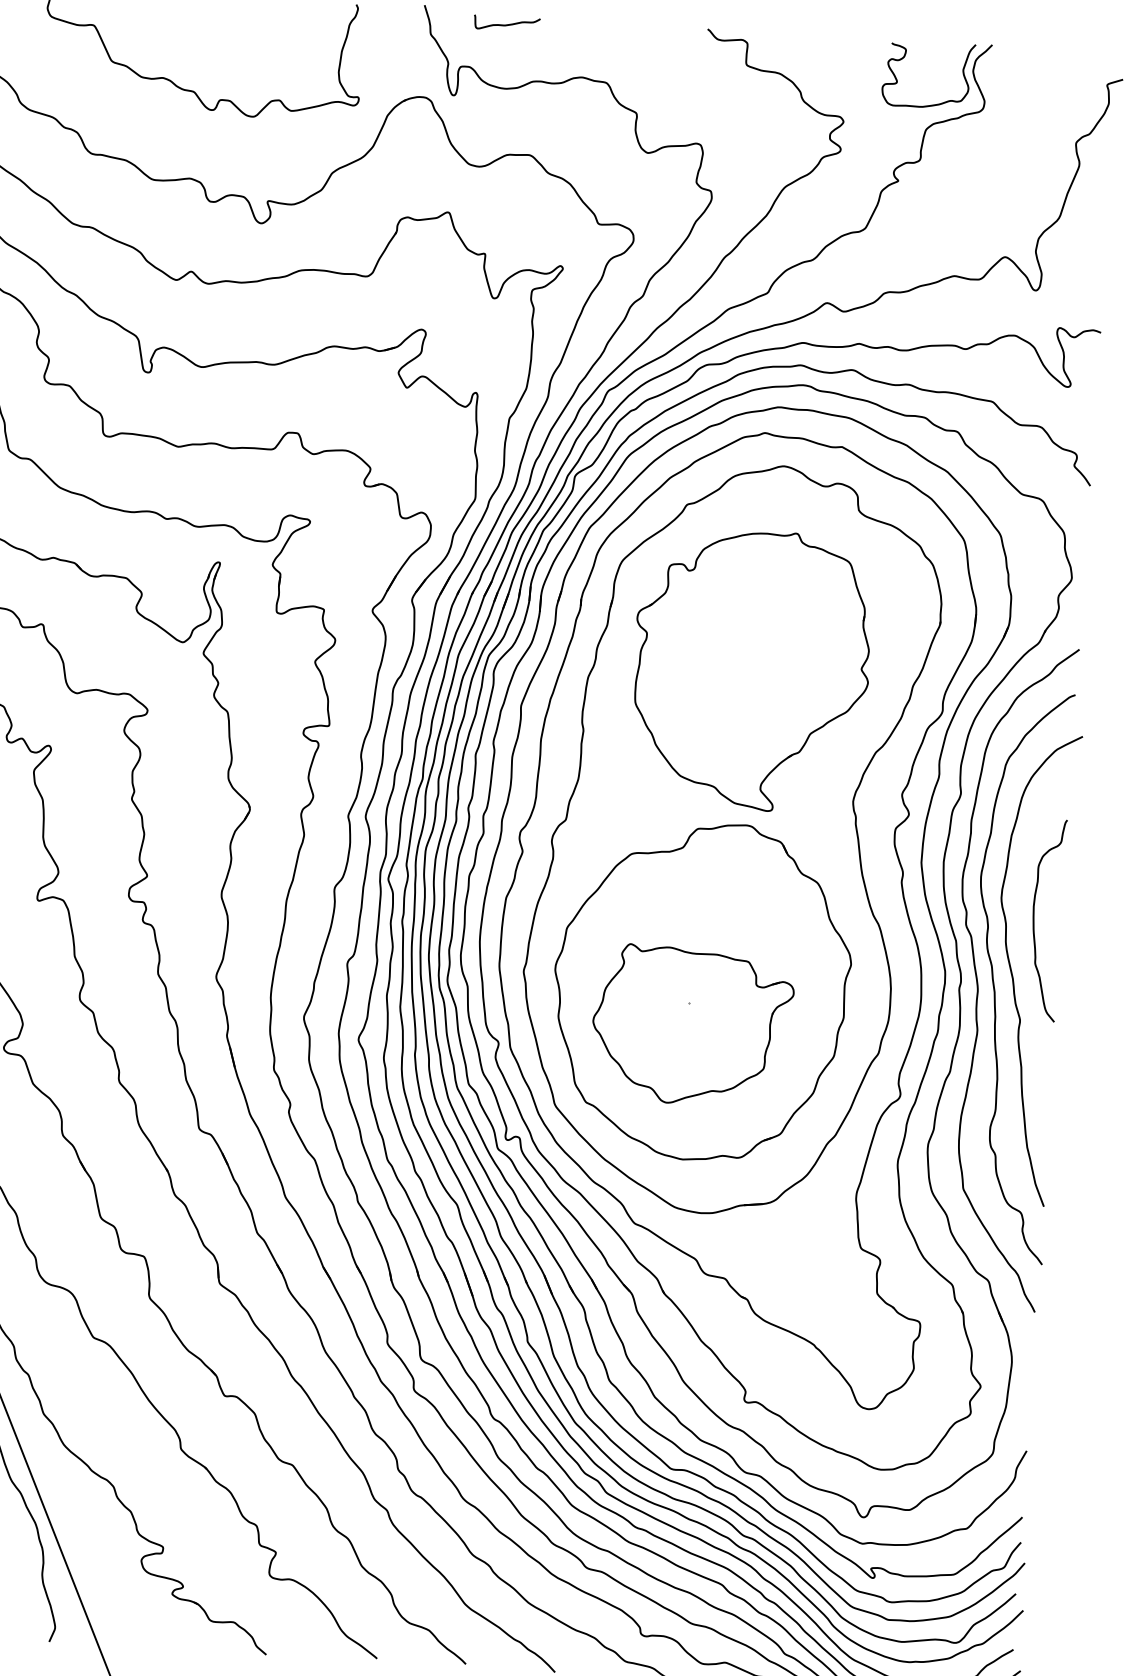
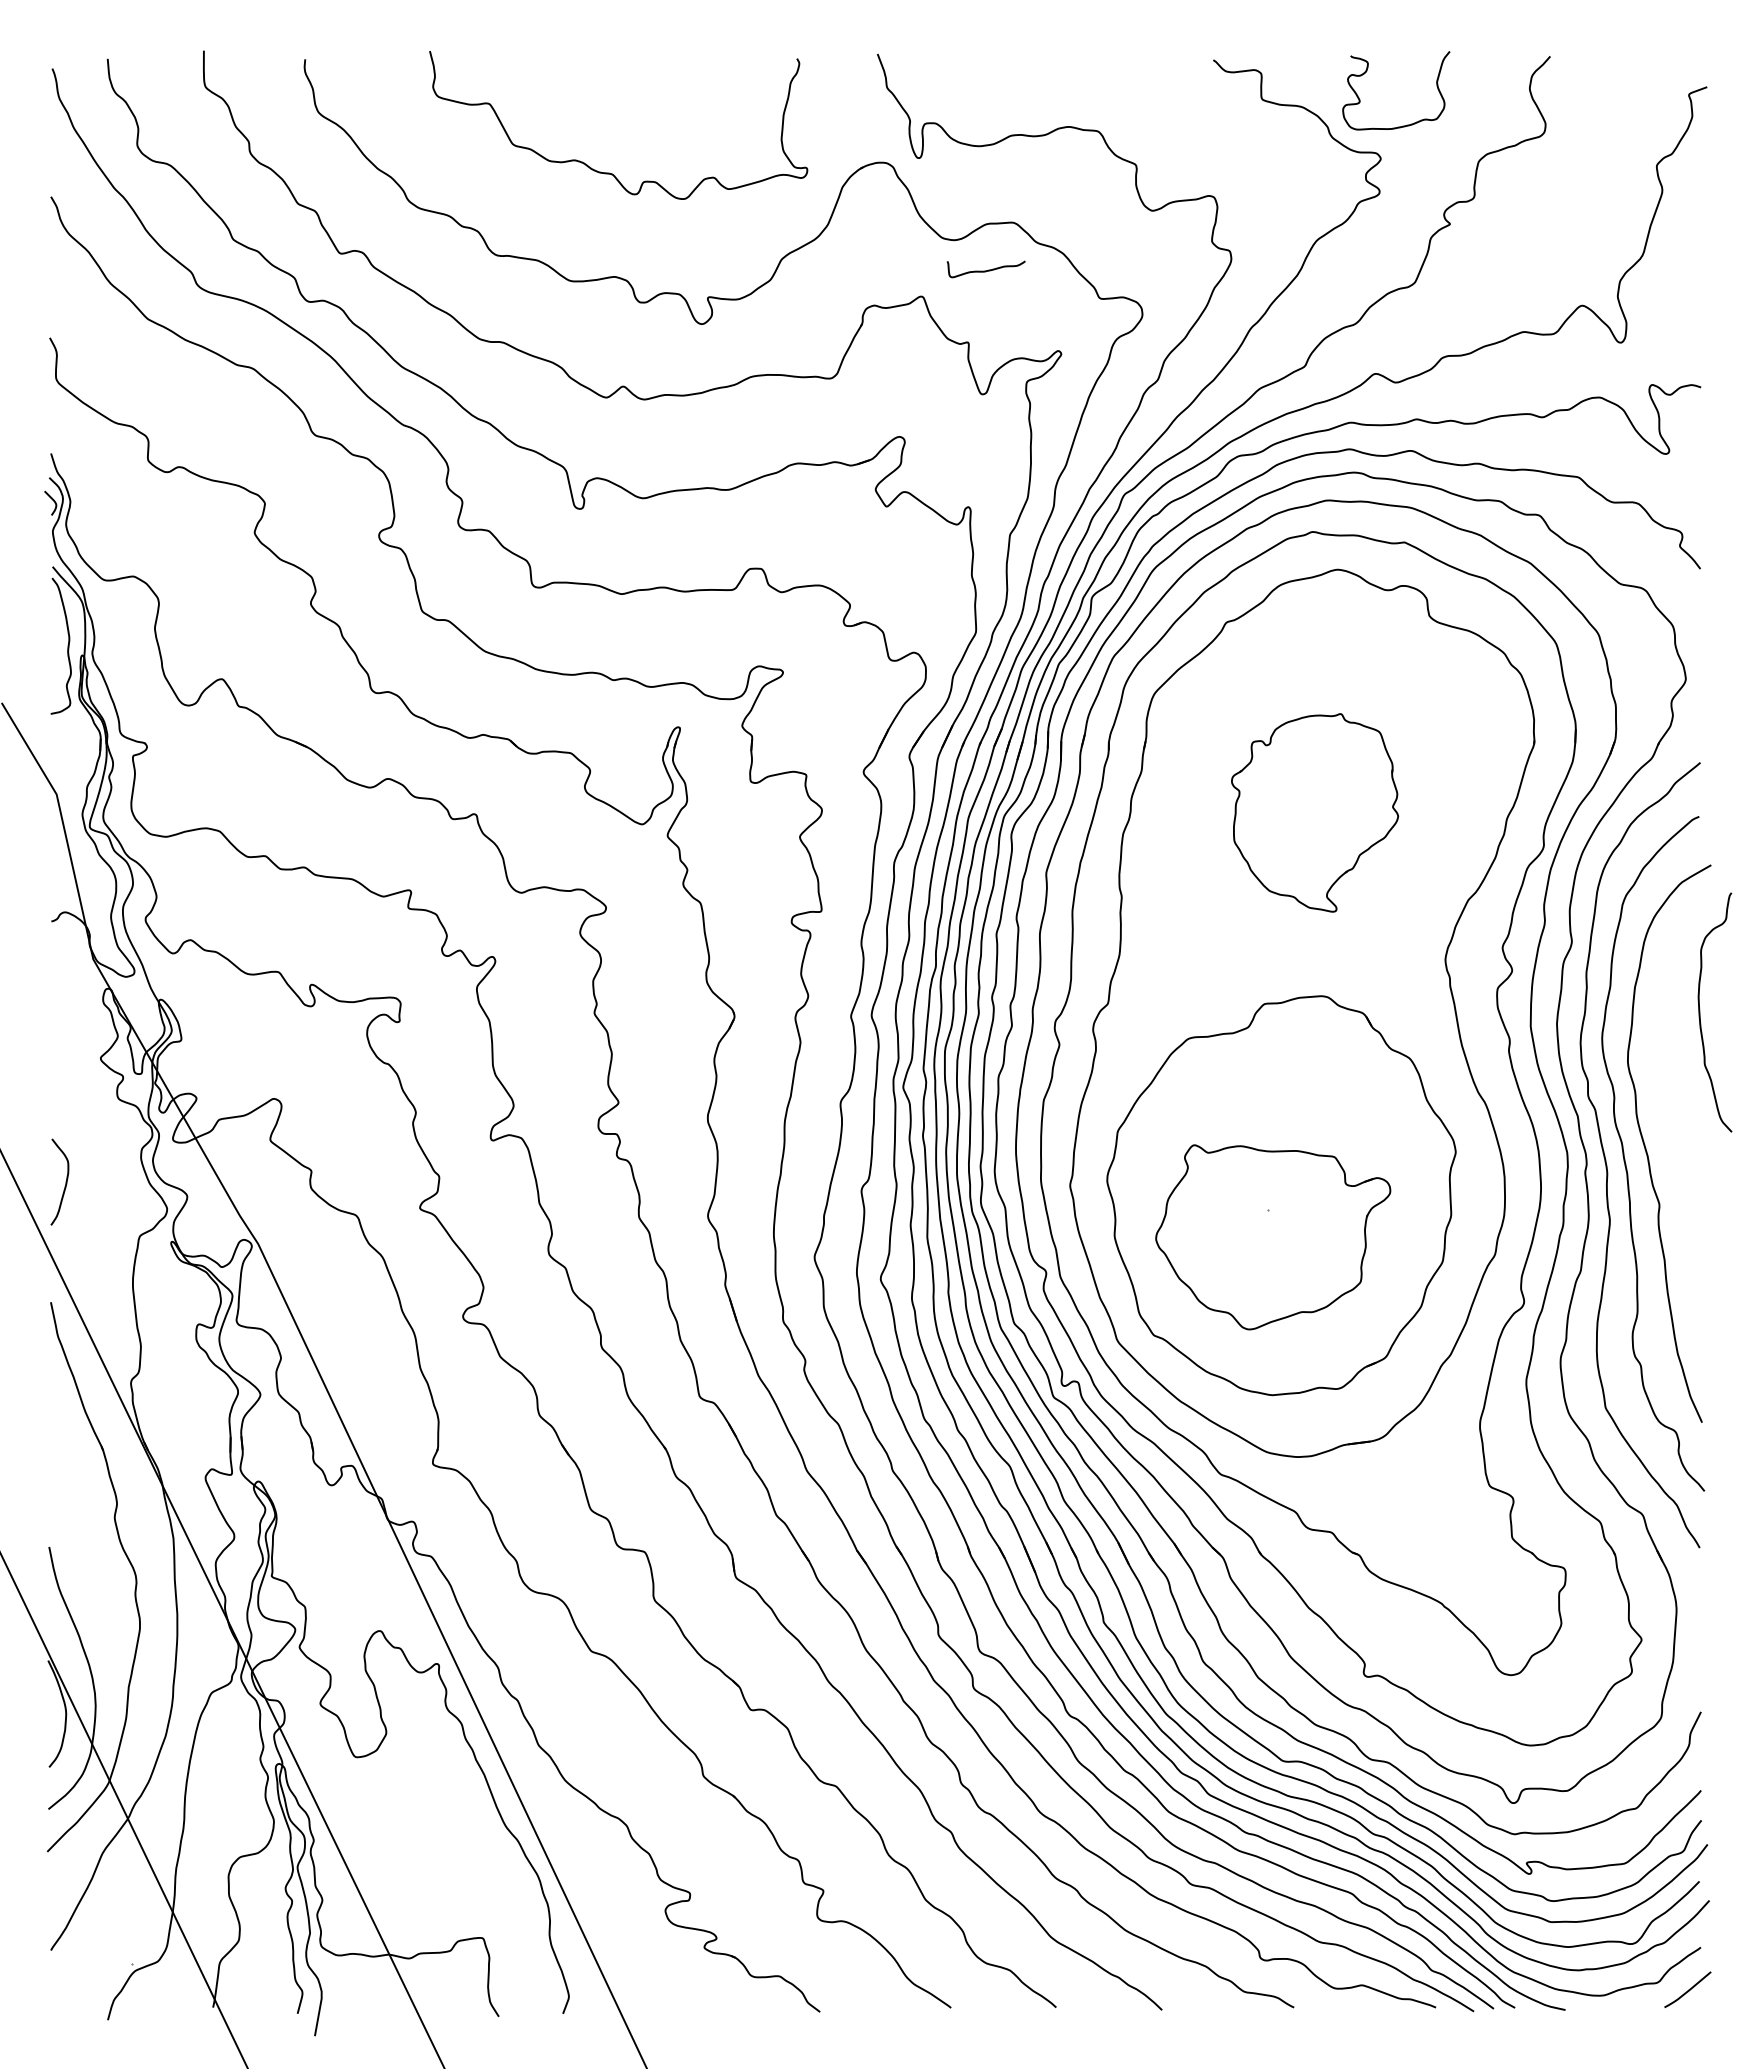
curve: (506, 24) -> (985, 270), moved
curve: (905, 57) -> (1367, 71), moved
part: (750, 669) -> (1314, 812), size x0.6
curve: (1034, 919) -> (1700, 1012), moved

